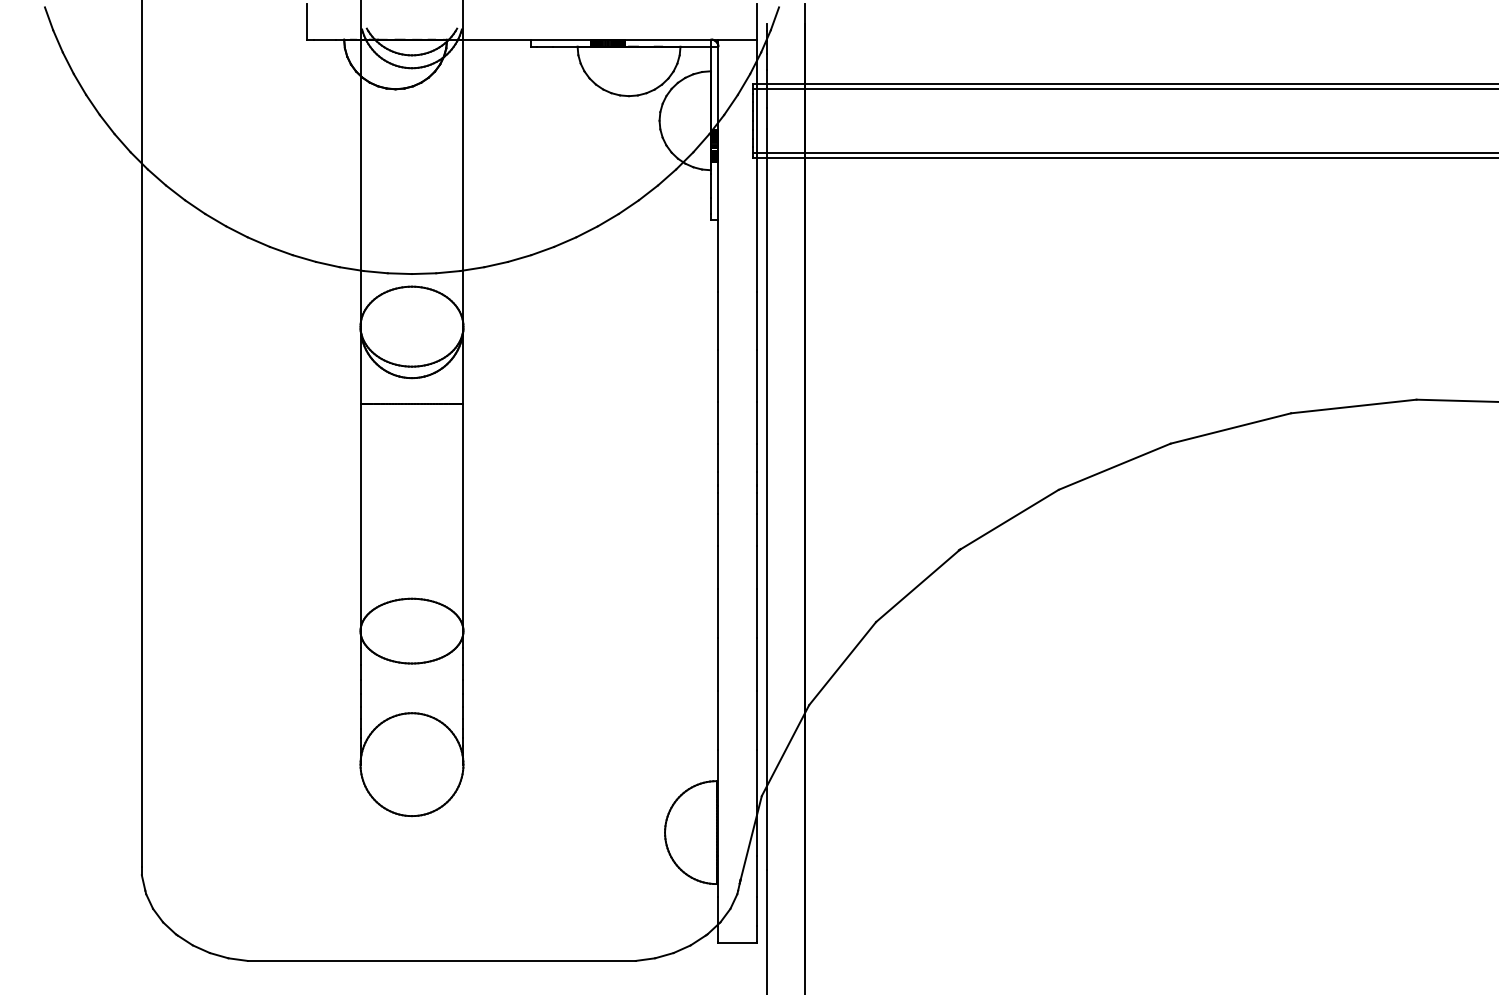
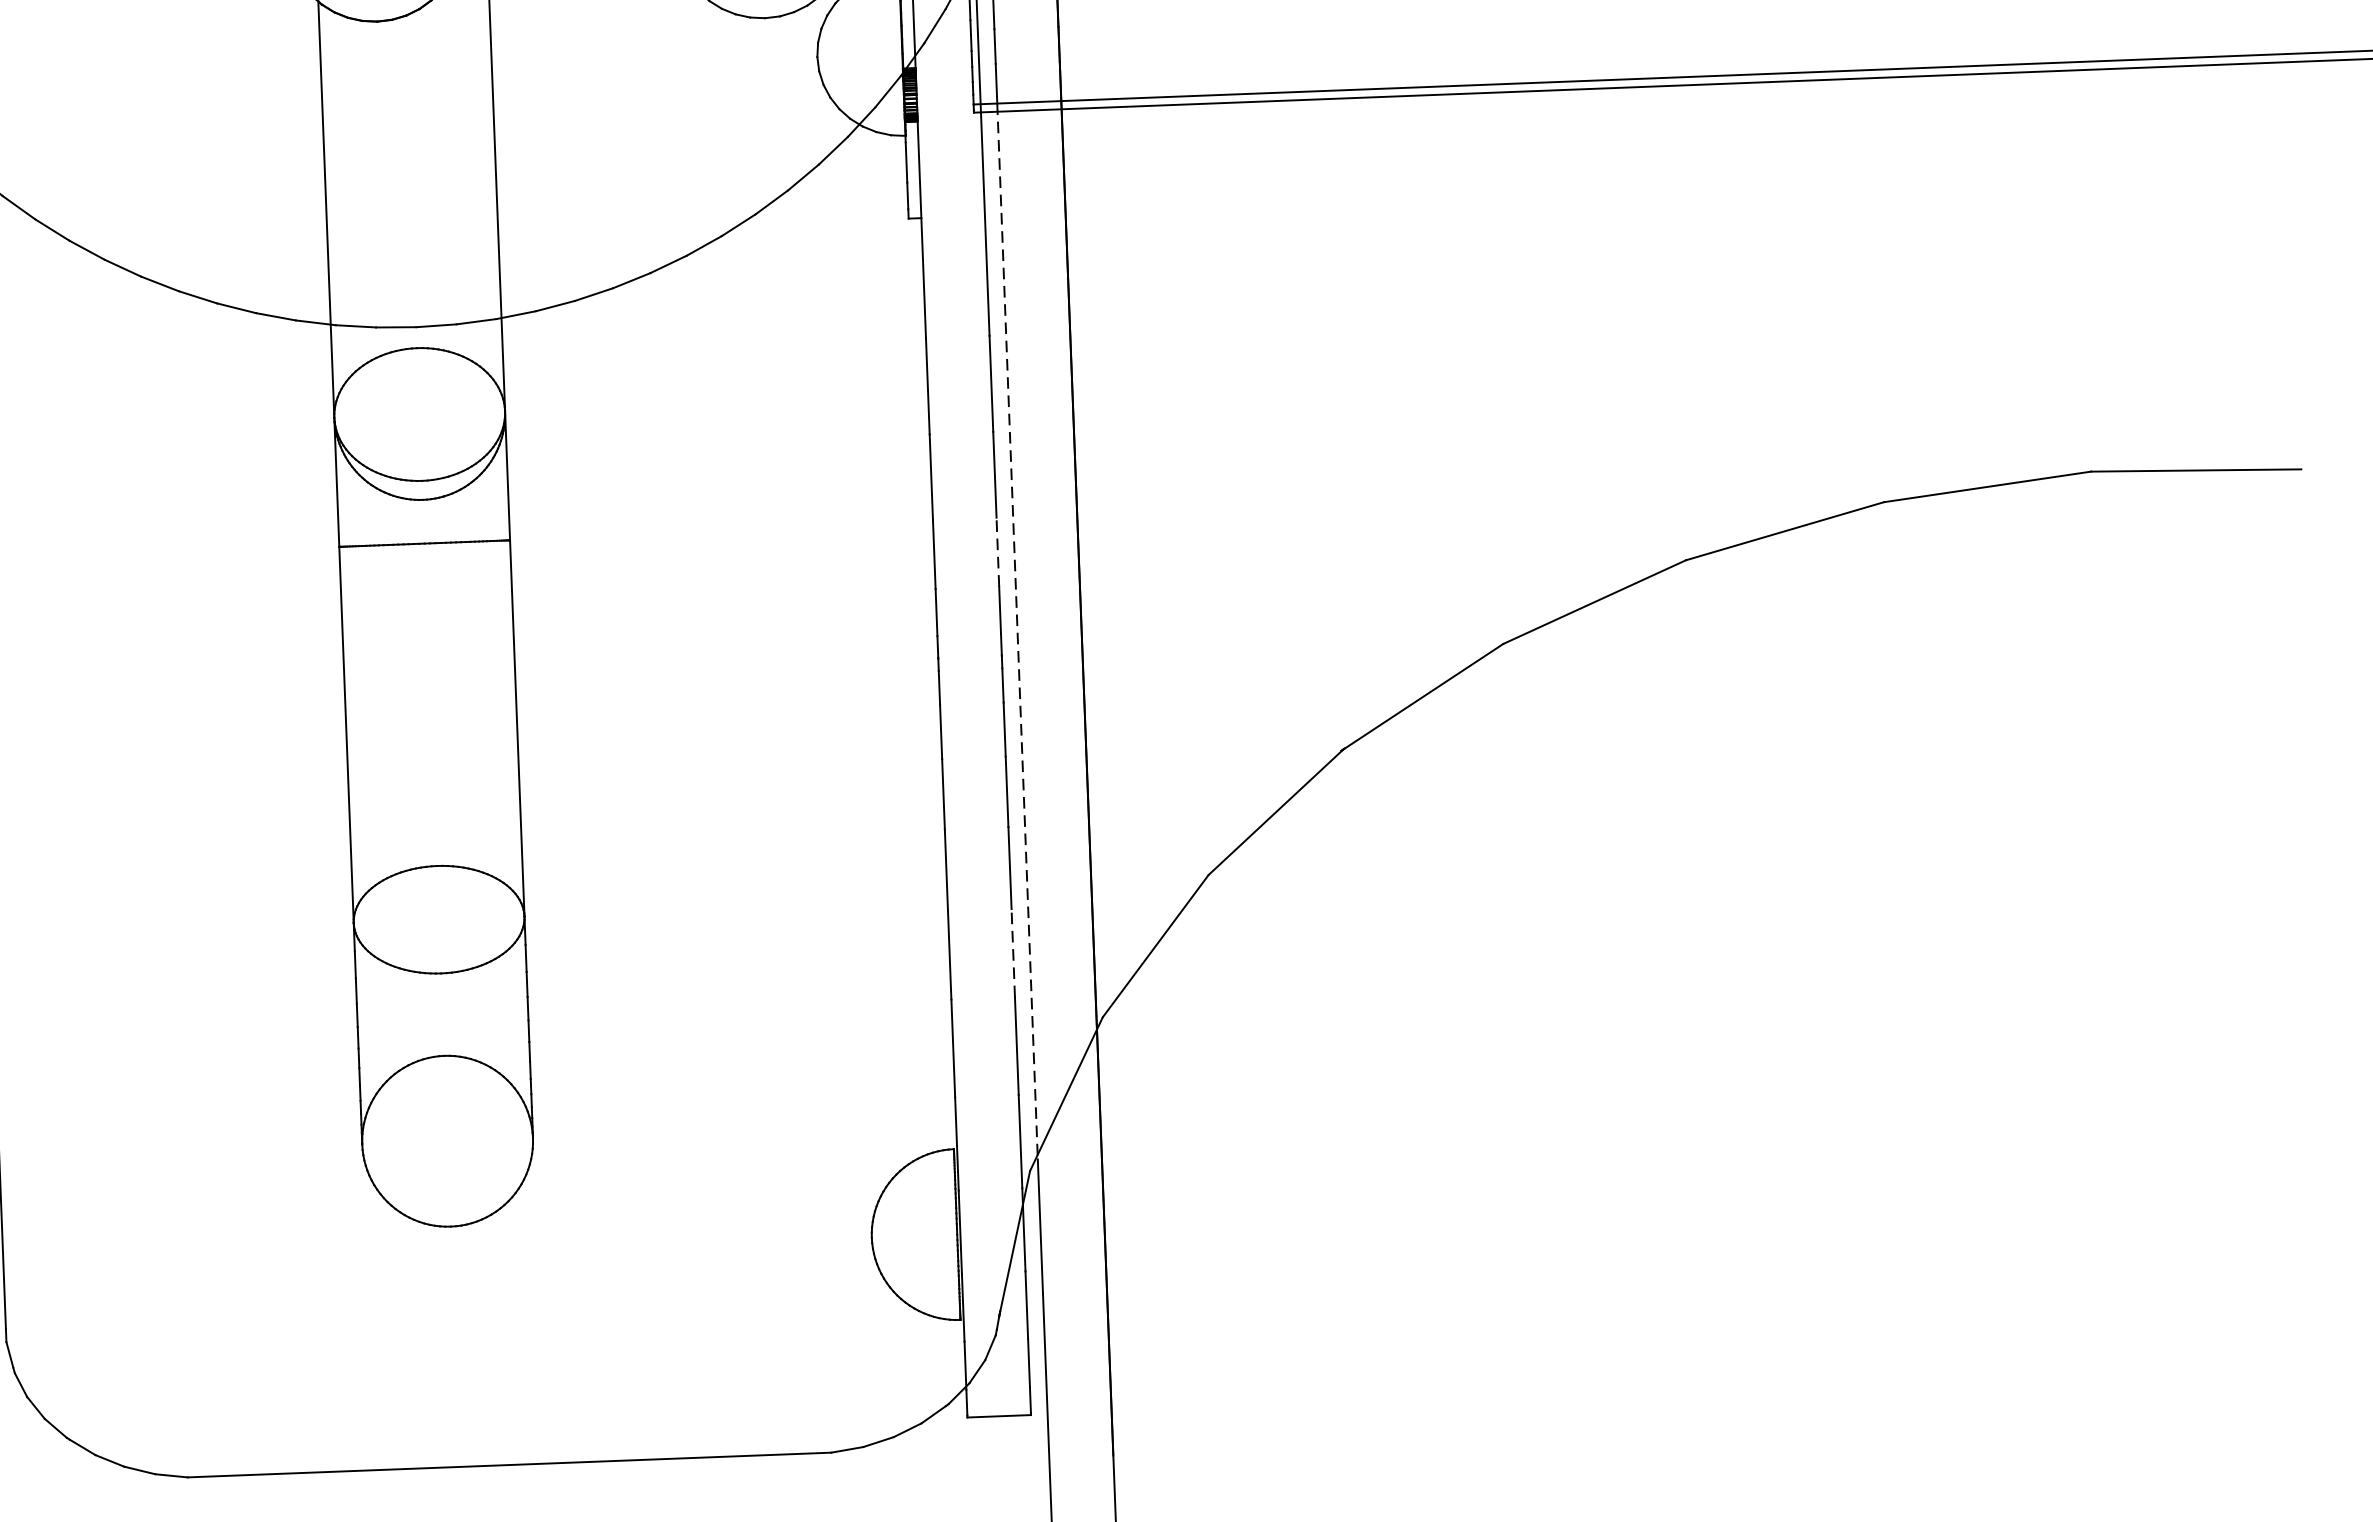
line: (756, 422) -> (997, 551), solid -> dashed
line: (766, 471) -> (1017, 632), solid -> dashed
line: (756, 664) -> (1012, 953), solid -> dashed

